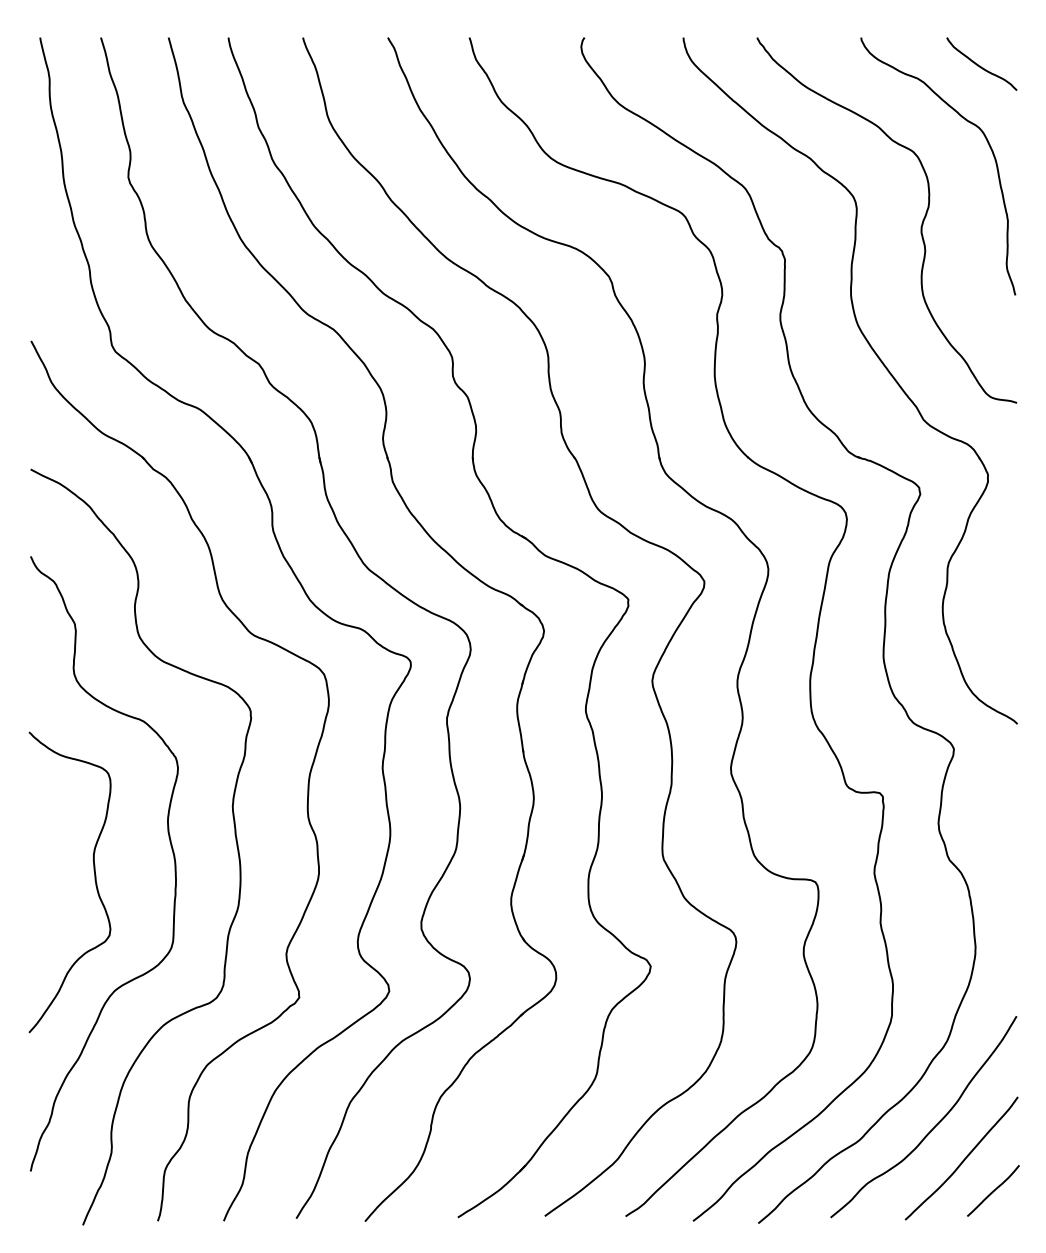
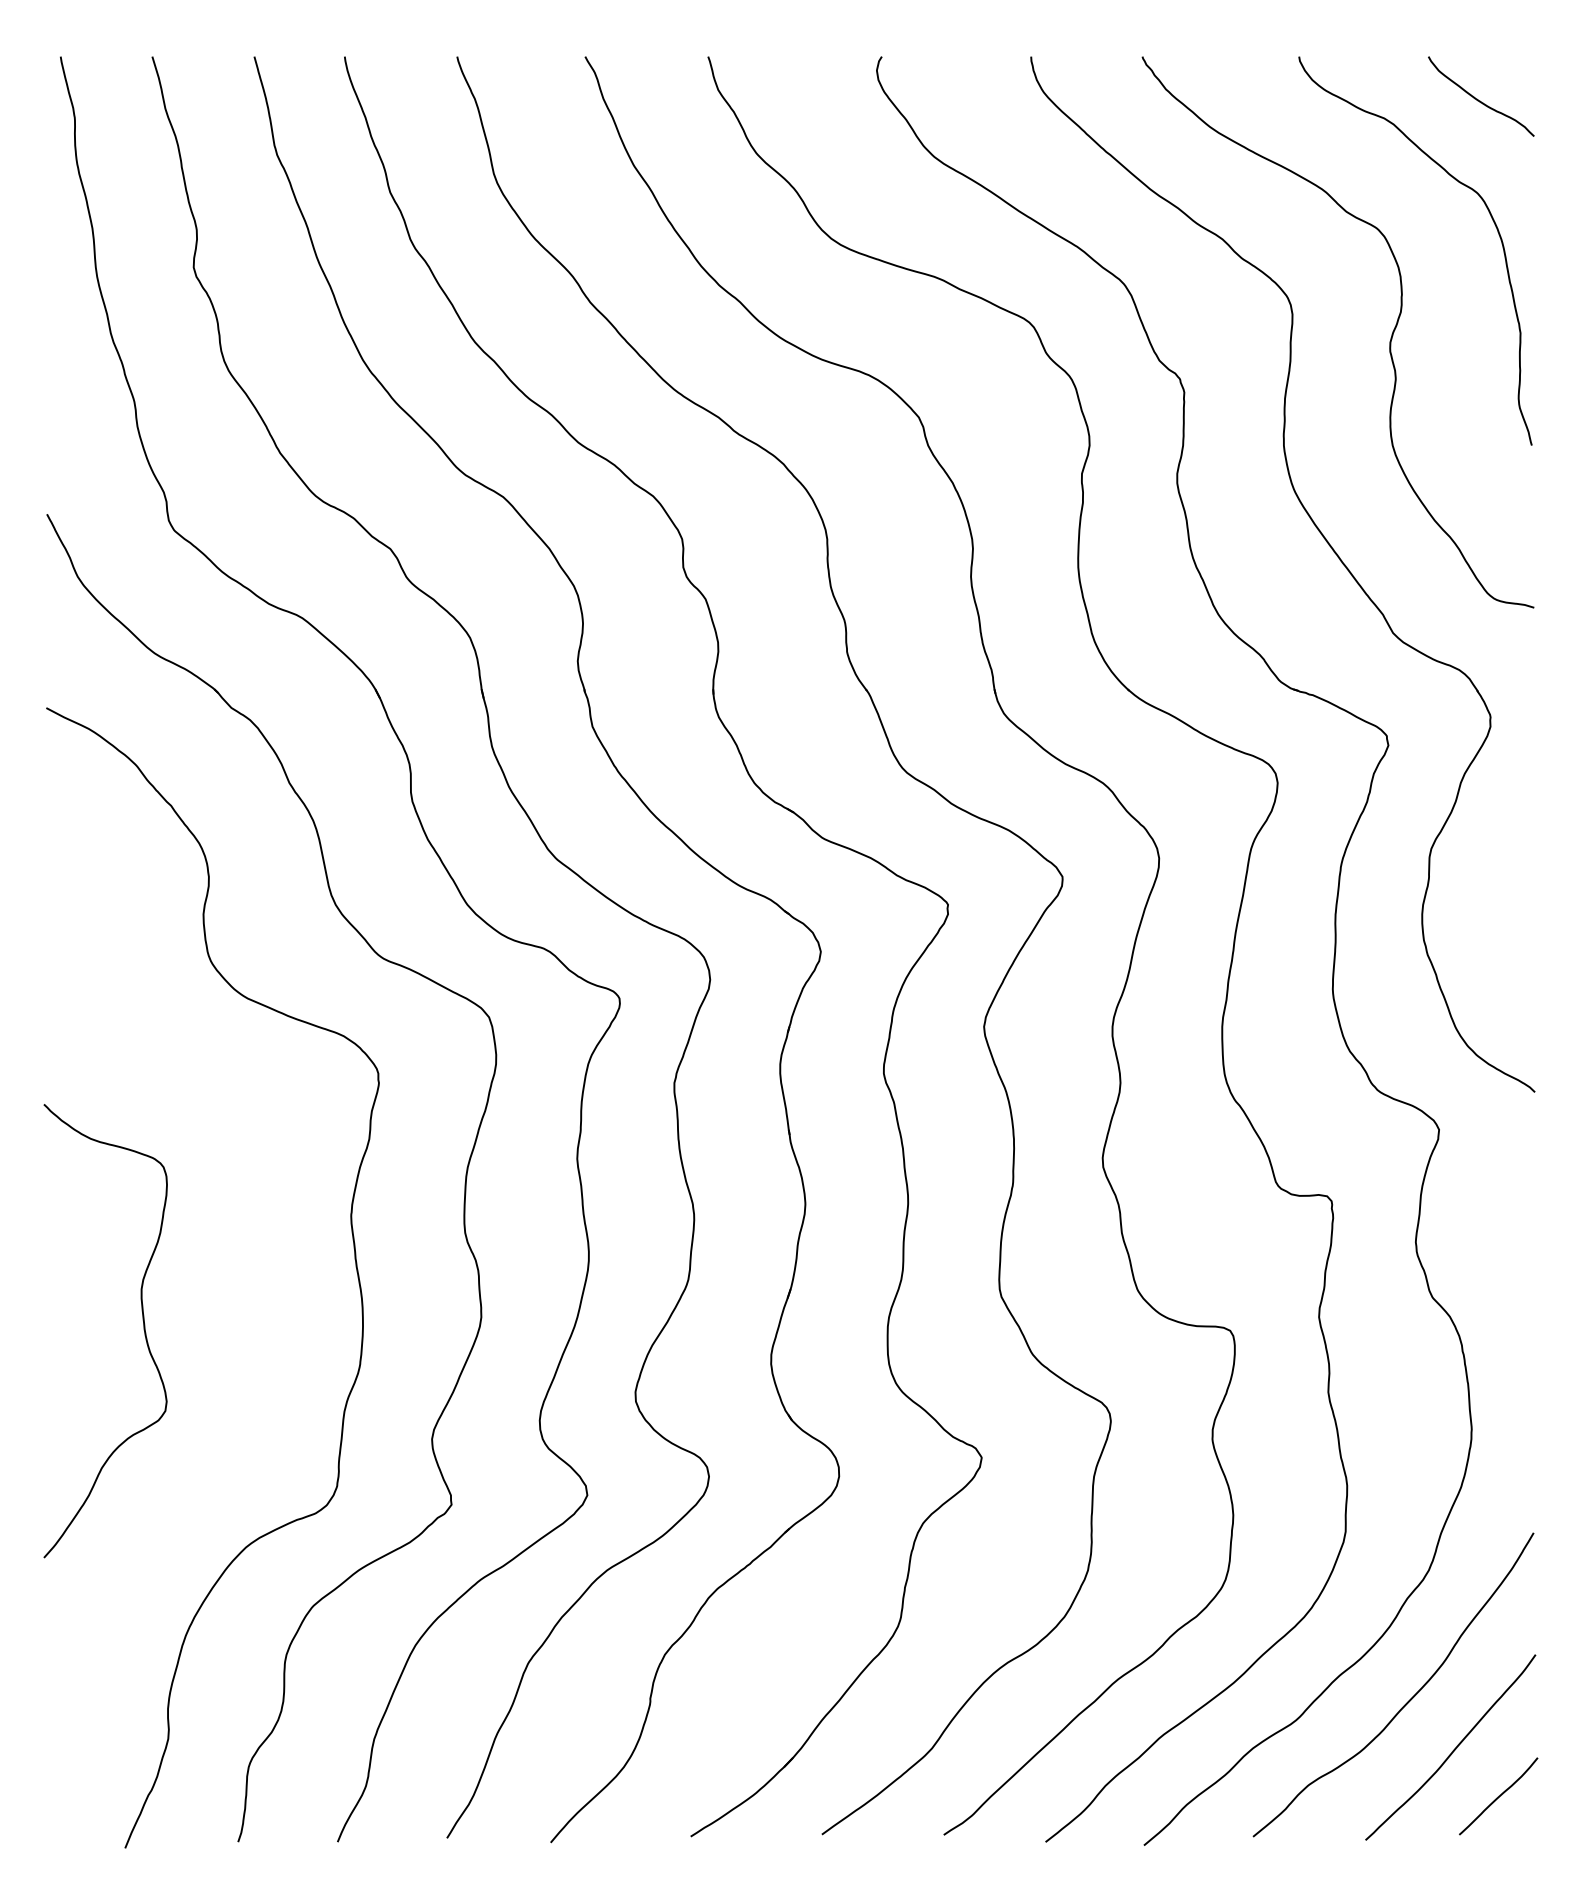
curve: (170, 846) -> (257, 1276), removed

